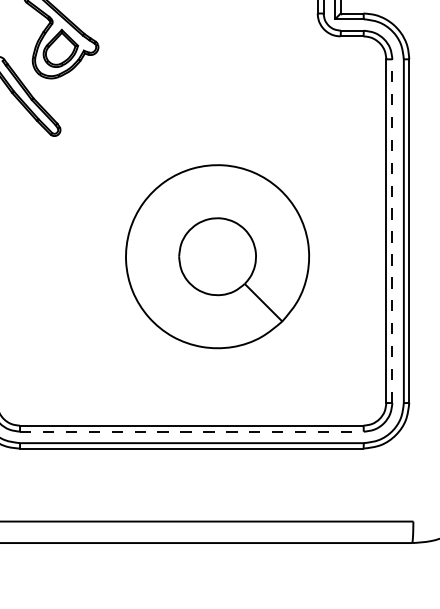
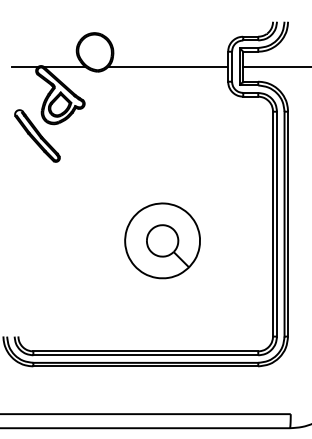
line: (393, 230) -> (277, 223), dashed -> solid
part: (217, 256) -> (162, 240), size x0.62
line: (192, 431) -> (146, 355), dashed -> solid

